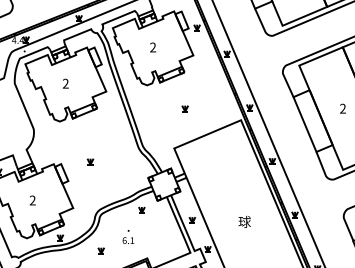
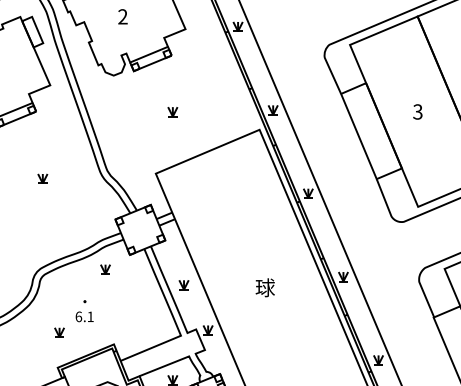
text: (342, 109) -> (417, 113), 2 -> 3
part: (90, 161) -> (42, 178), moved
part: (100, 250) -> (58, 332), moved

